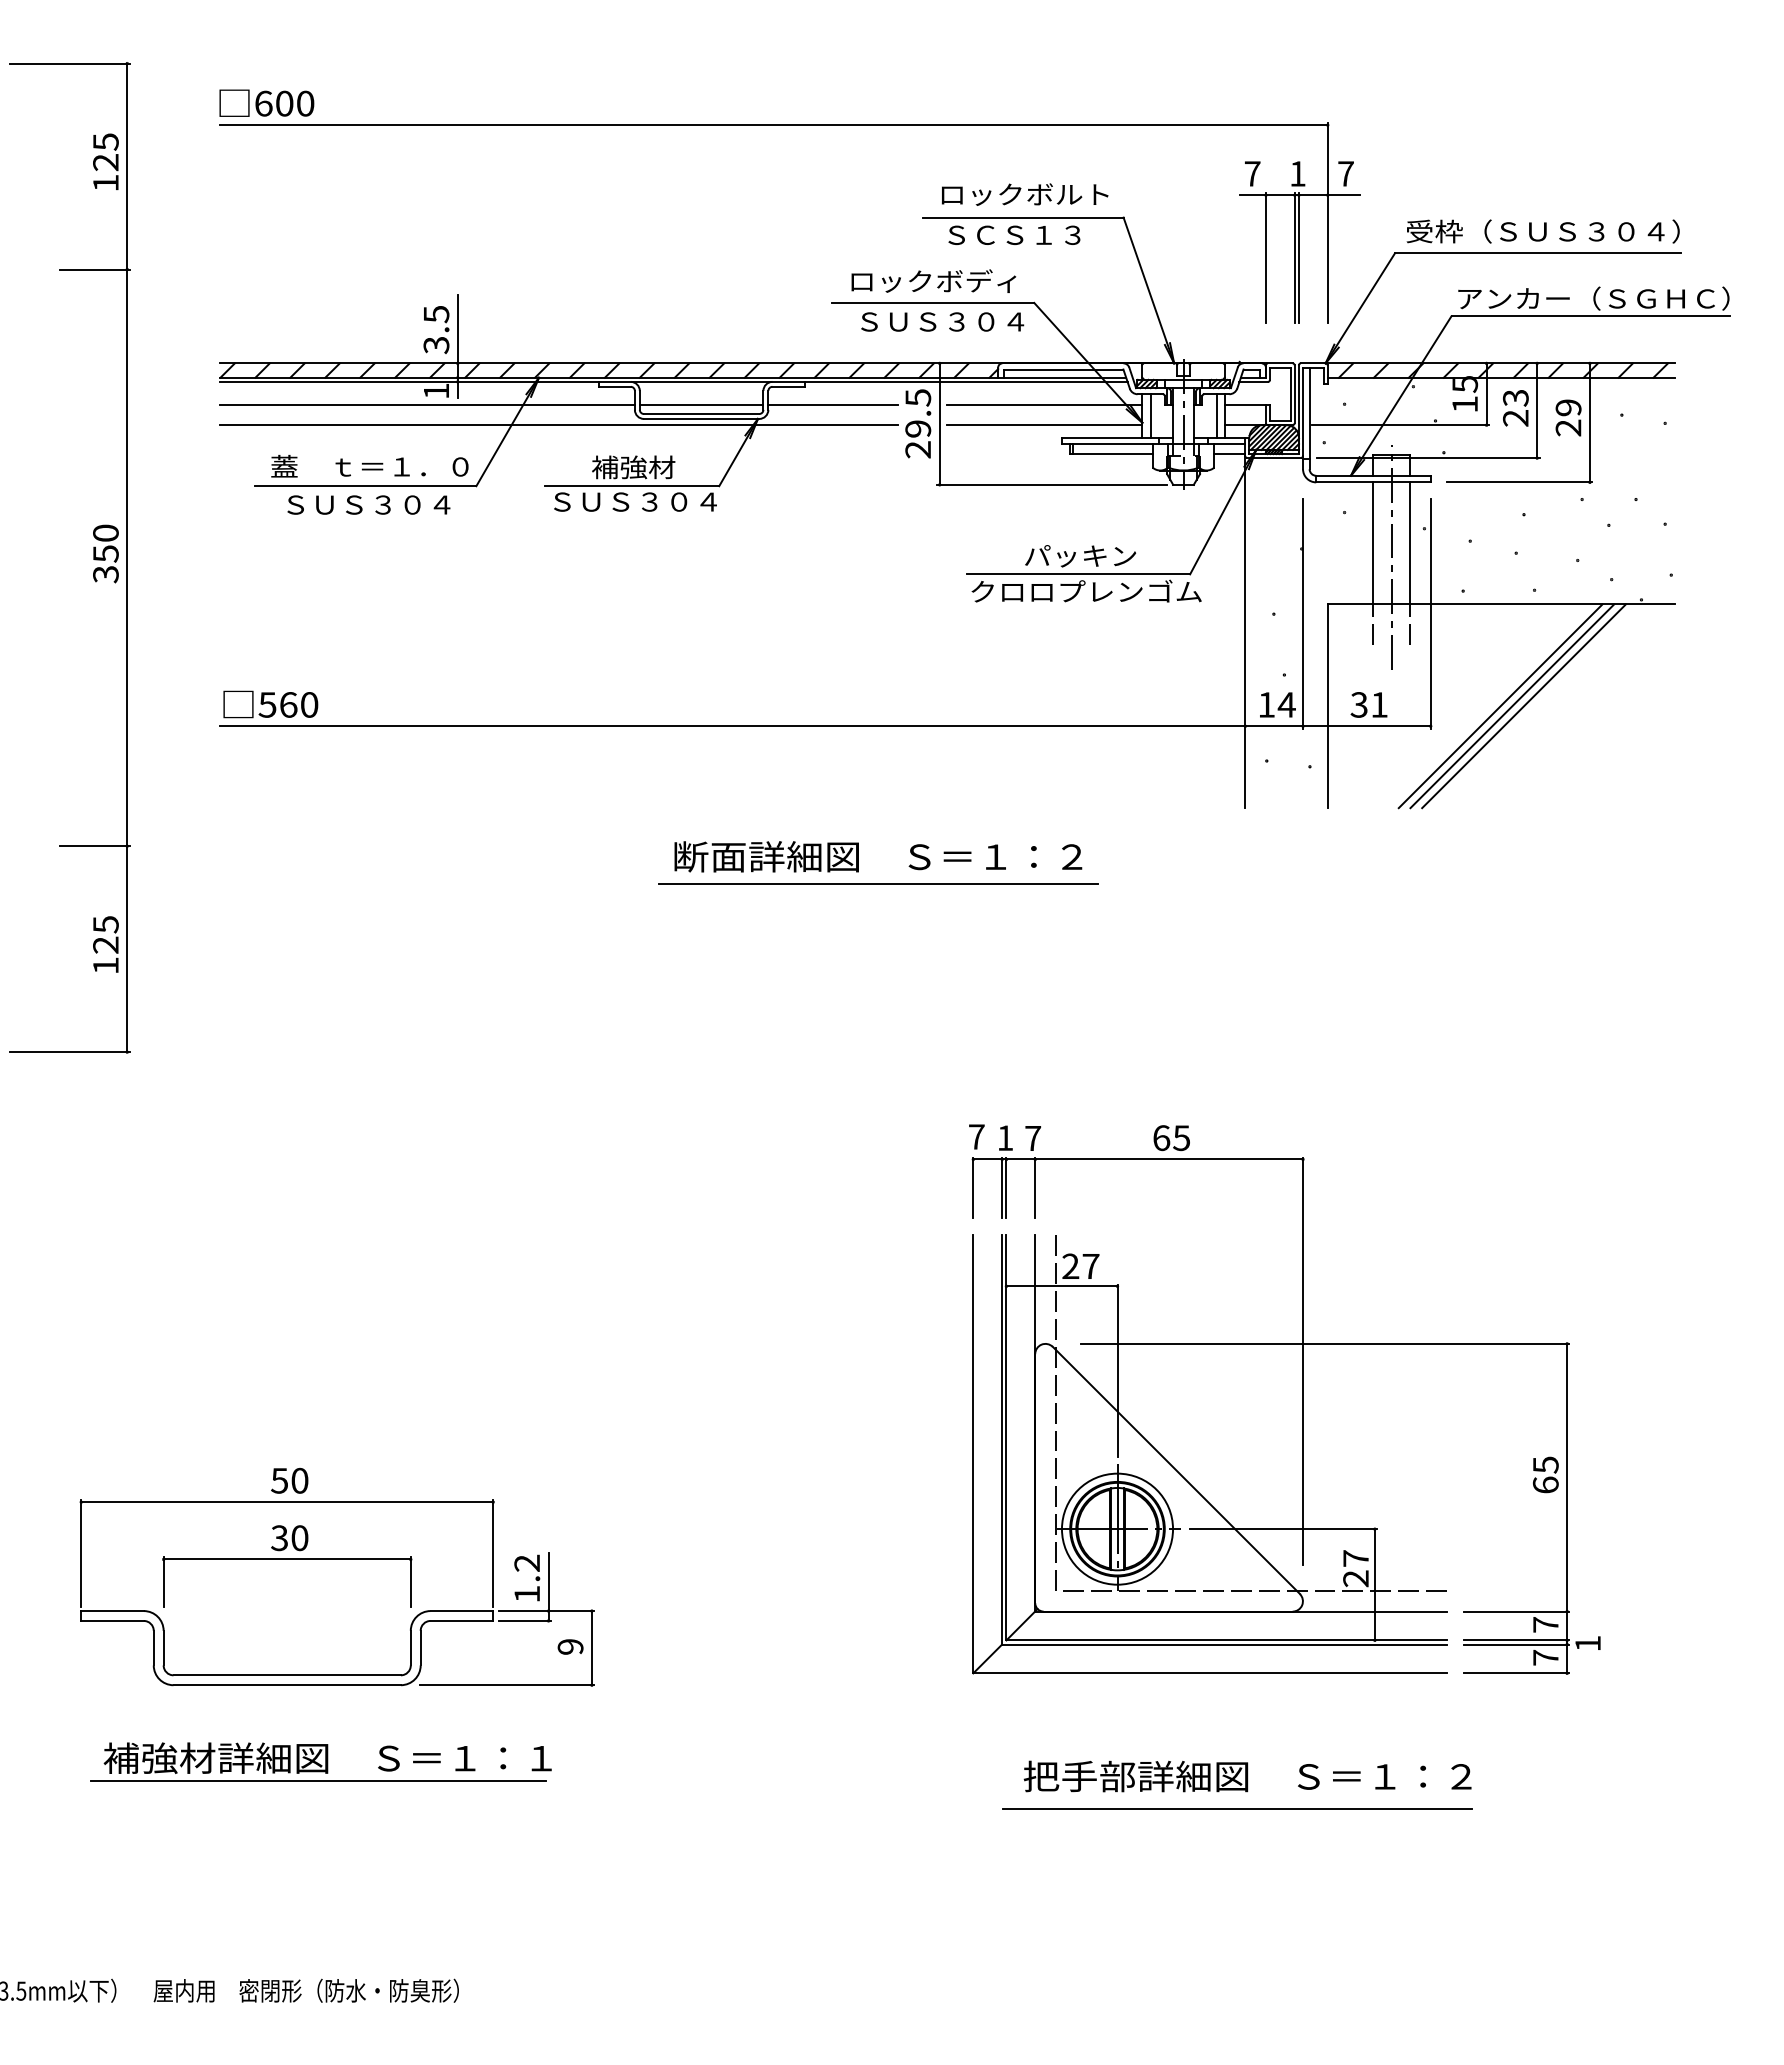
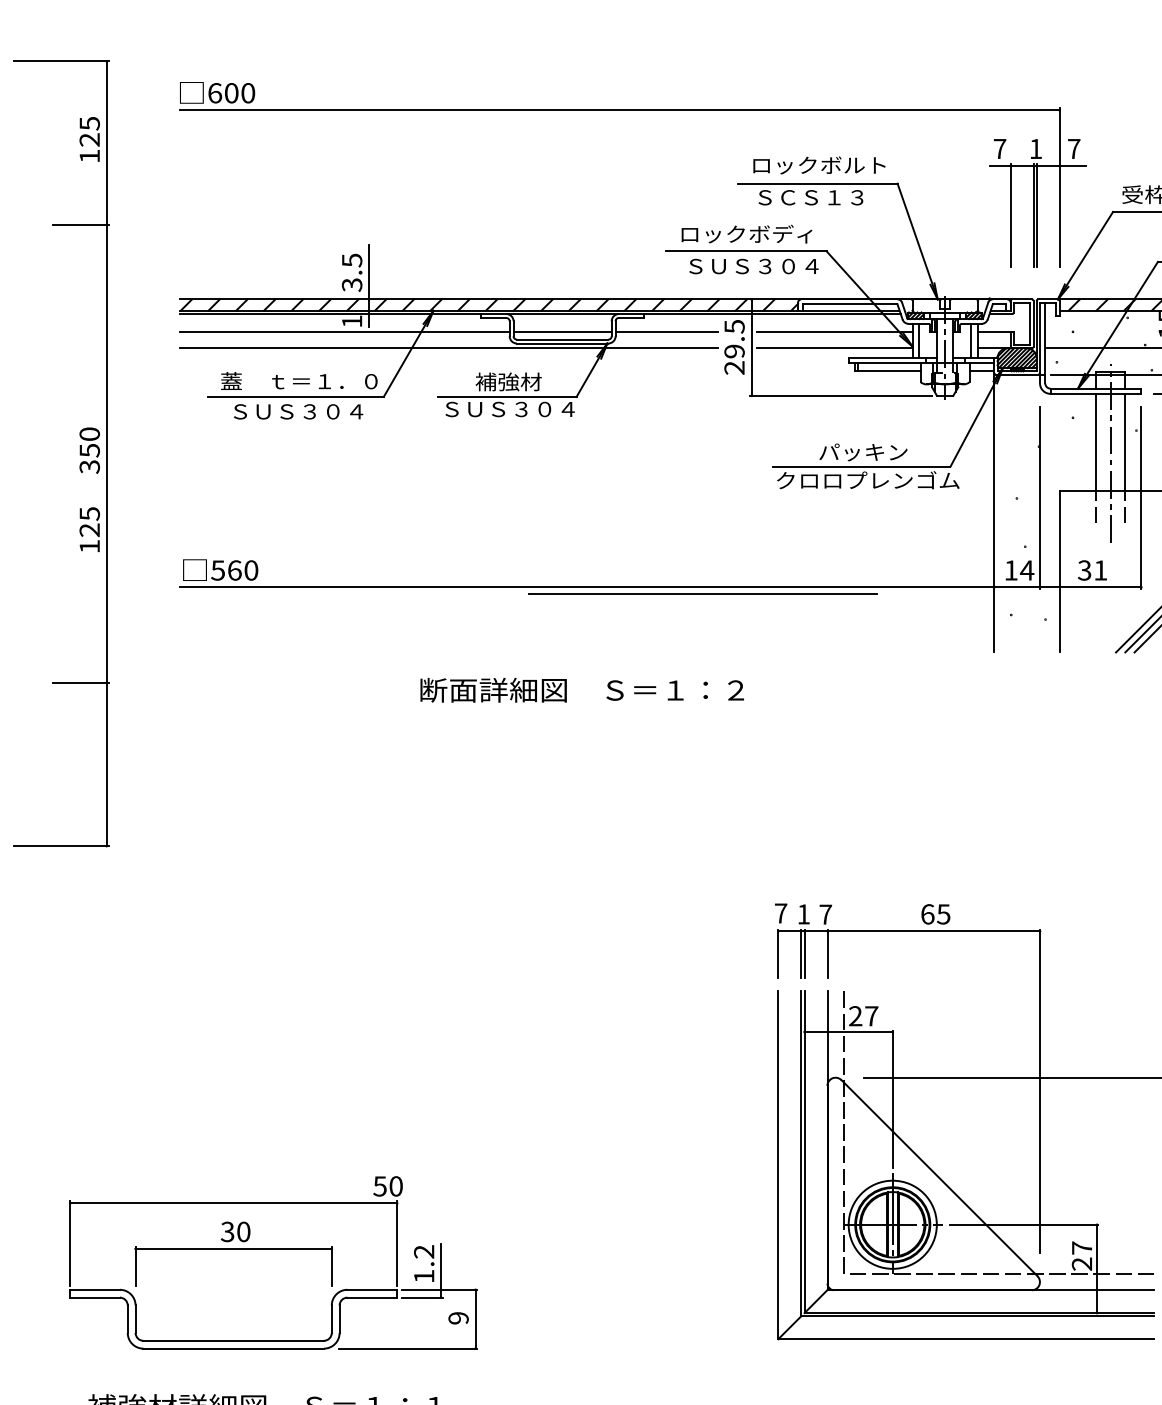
text: (878, 856) -> (582, 690), moved
line: (878, 883) -> (703, 593), moved
text: (105, 944) -> (89, 529), moved
text: (289, 1480) -> (387, 1186), moved

